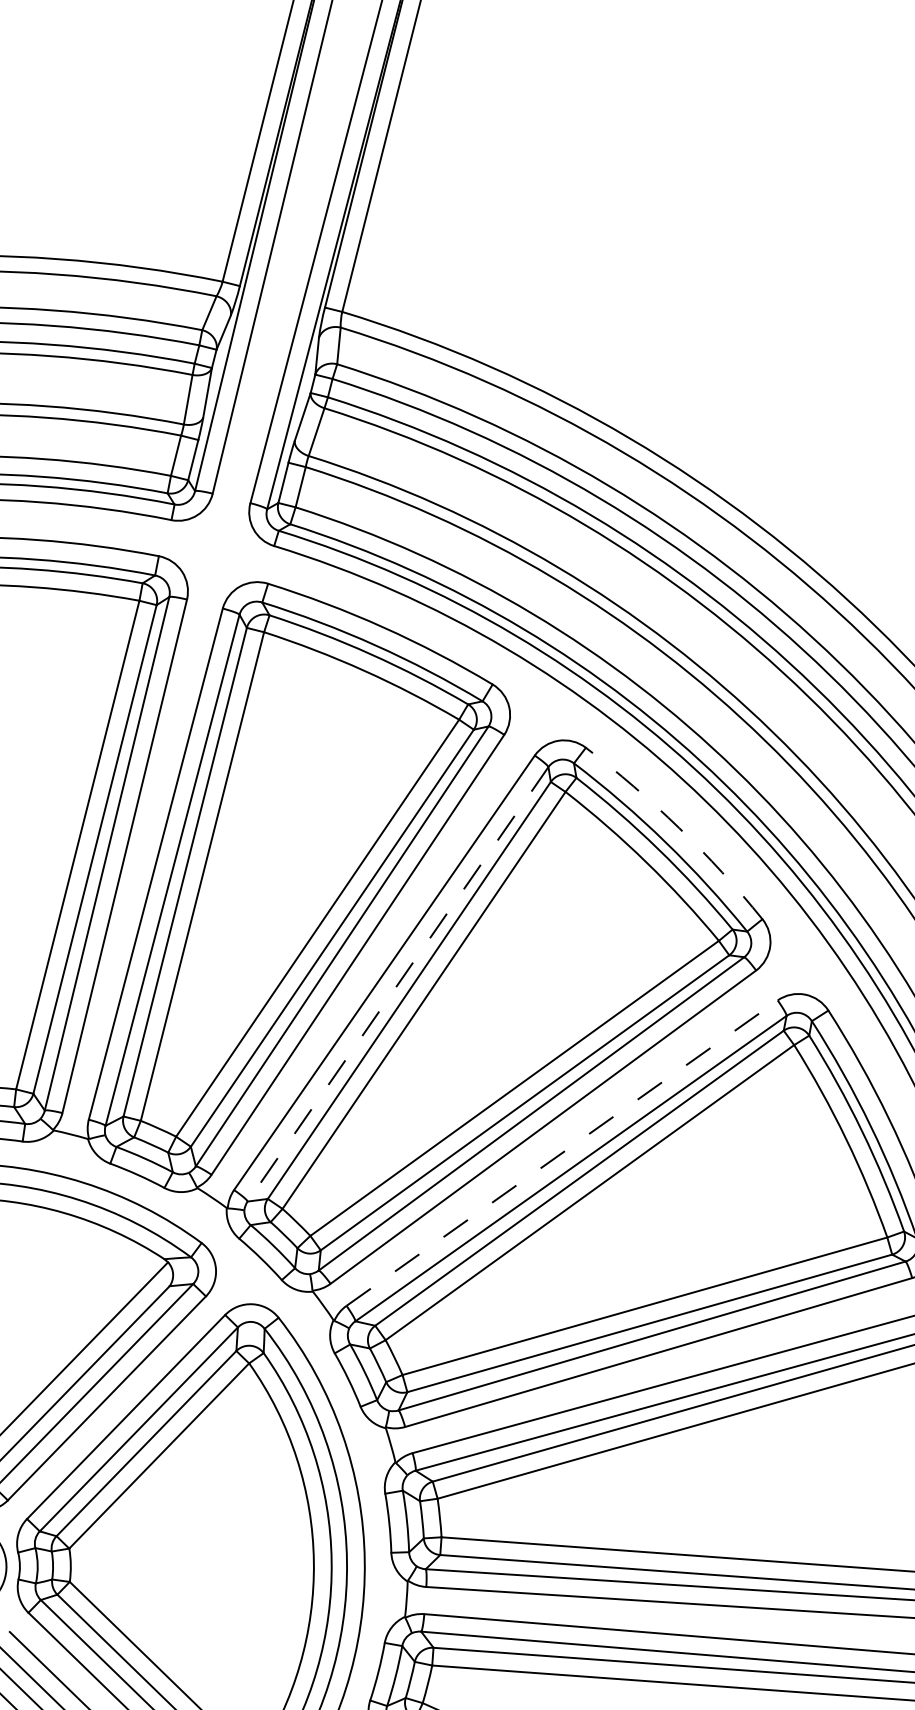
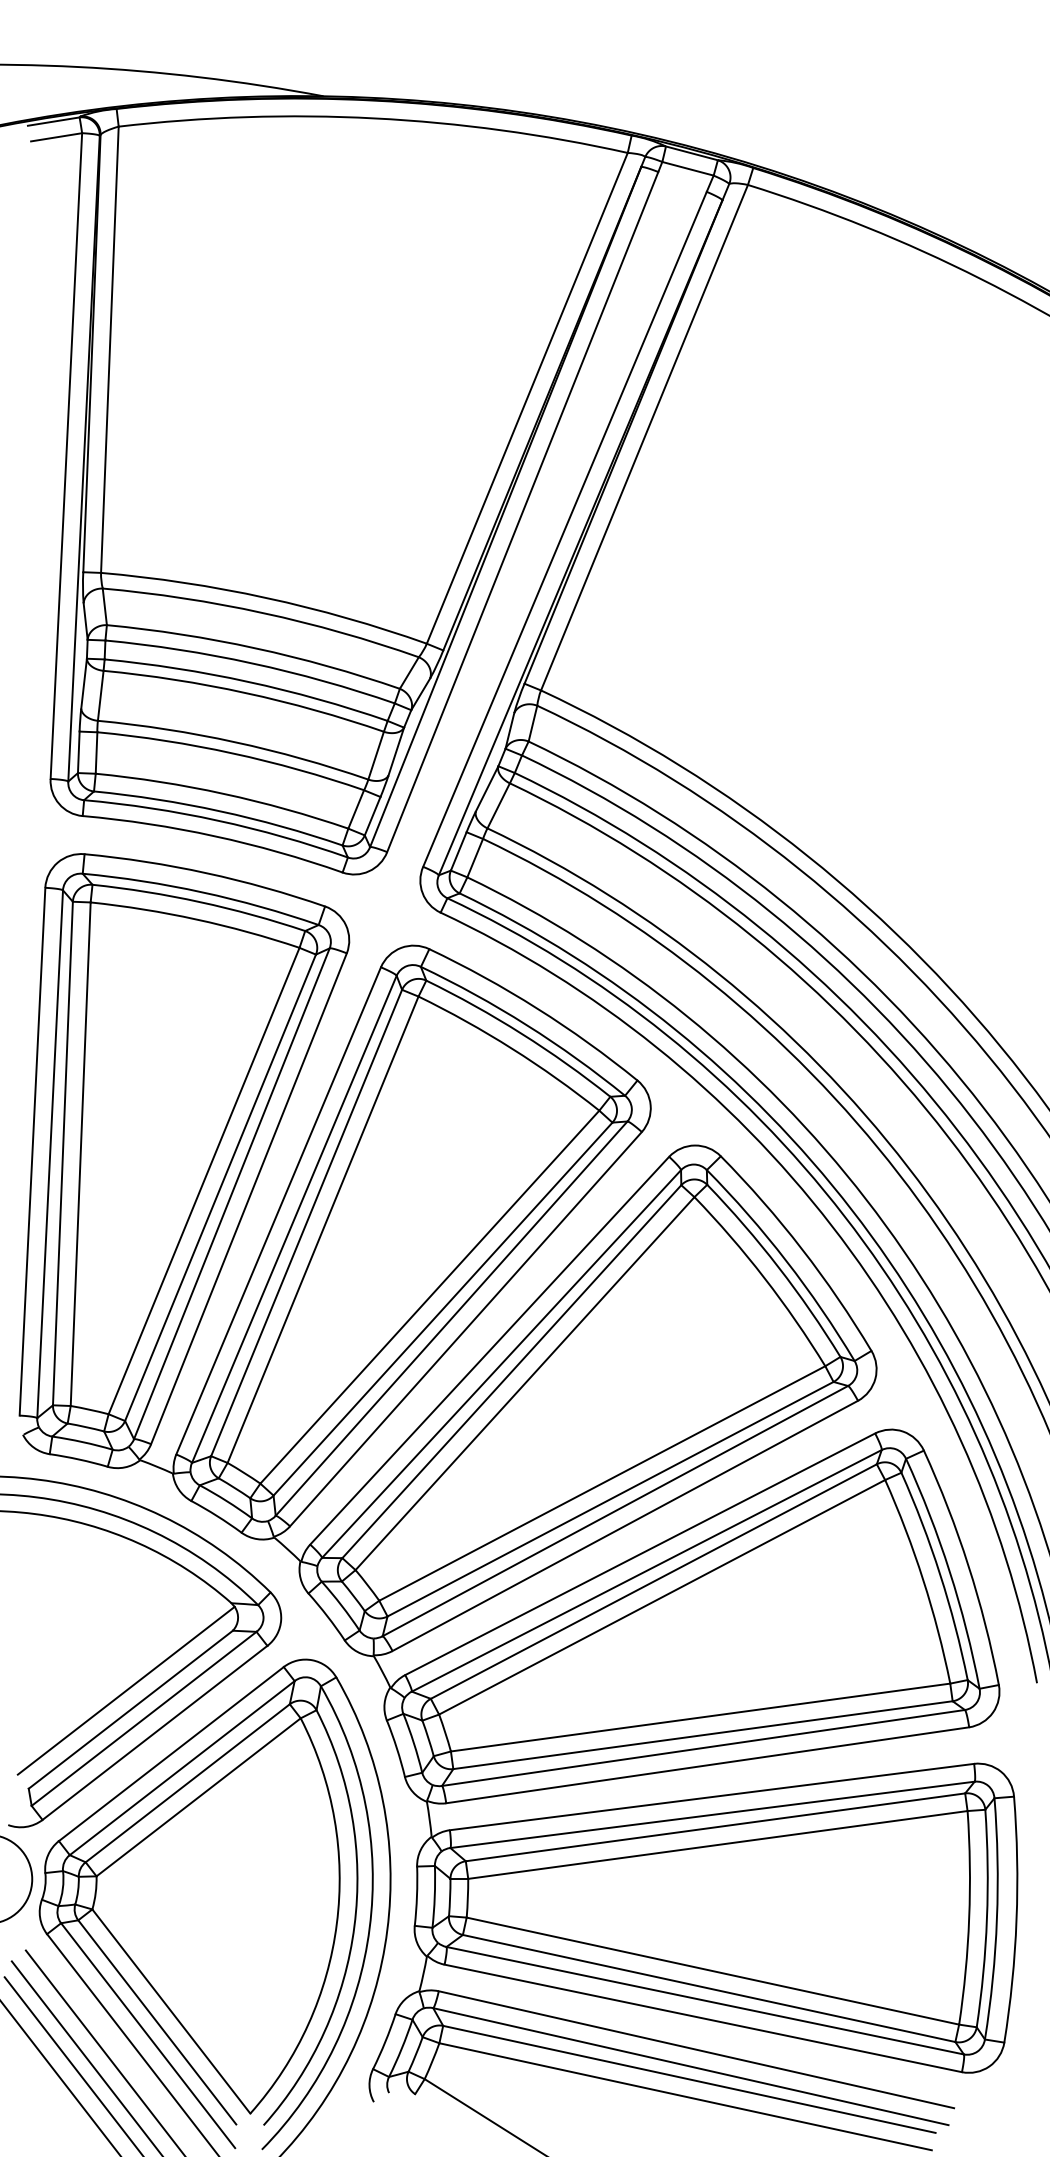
arc: (678, 828) -> (801, 1249), dashed -> solid
line: (398, 984) -> (501, 1364), dashed -> solid
line: (562, 1153) -> (640, 1554), dashed -> solid

